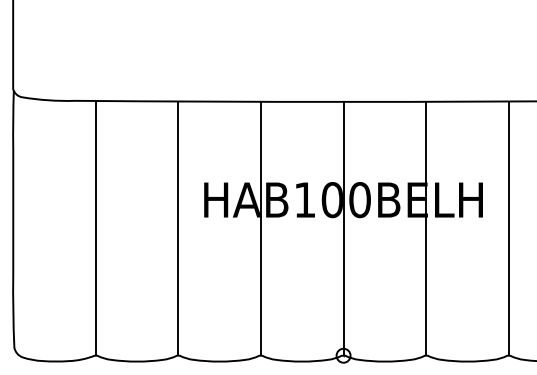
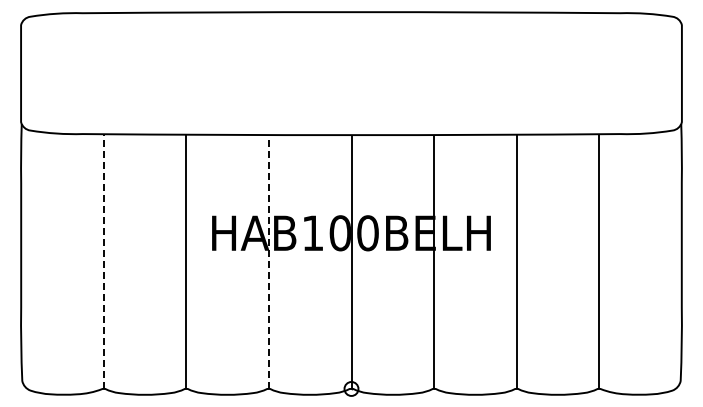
line: (95, 228) -> (103, 261), solid -> dashed
line: (260, 228) -> (268, 261), solid -> dashed

